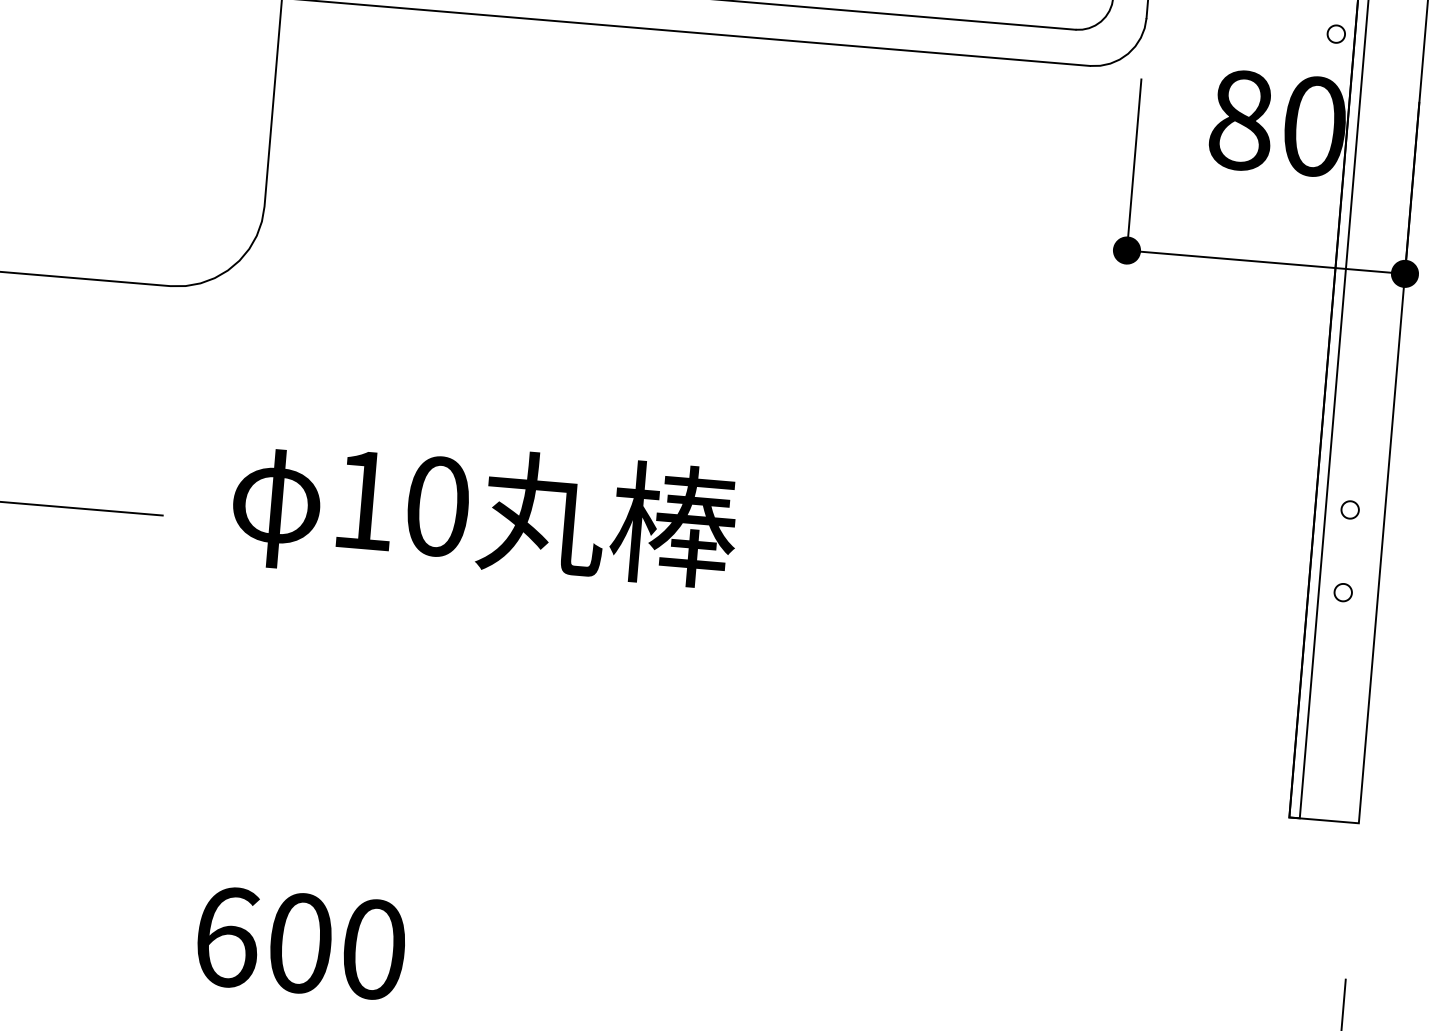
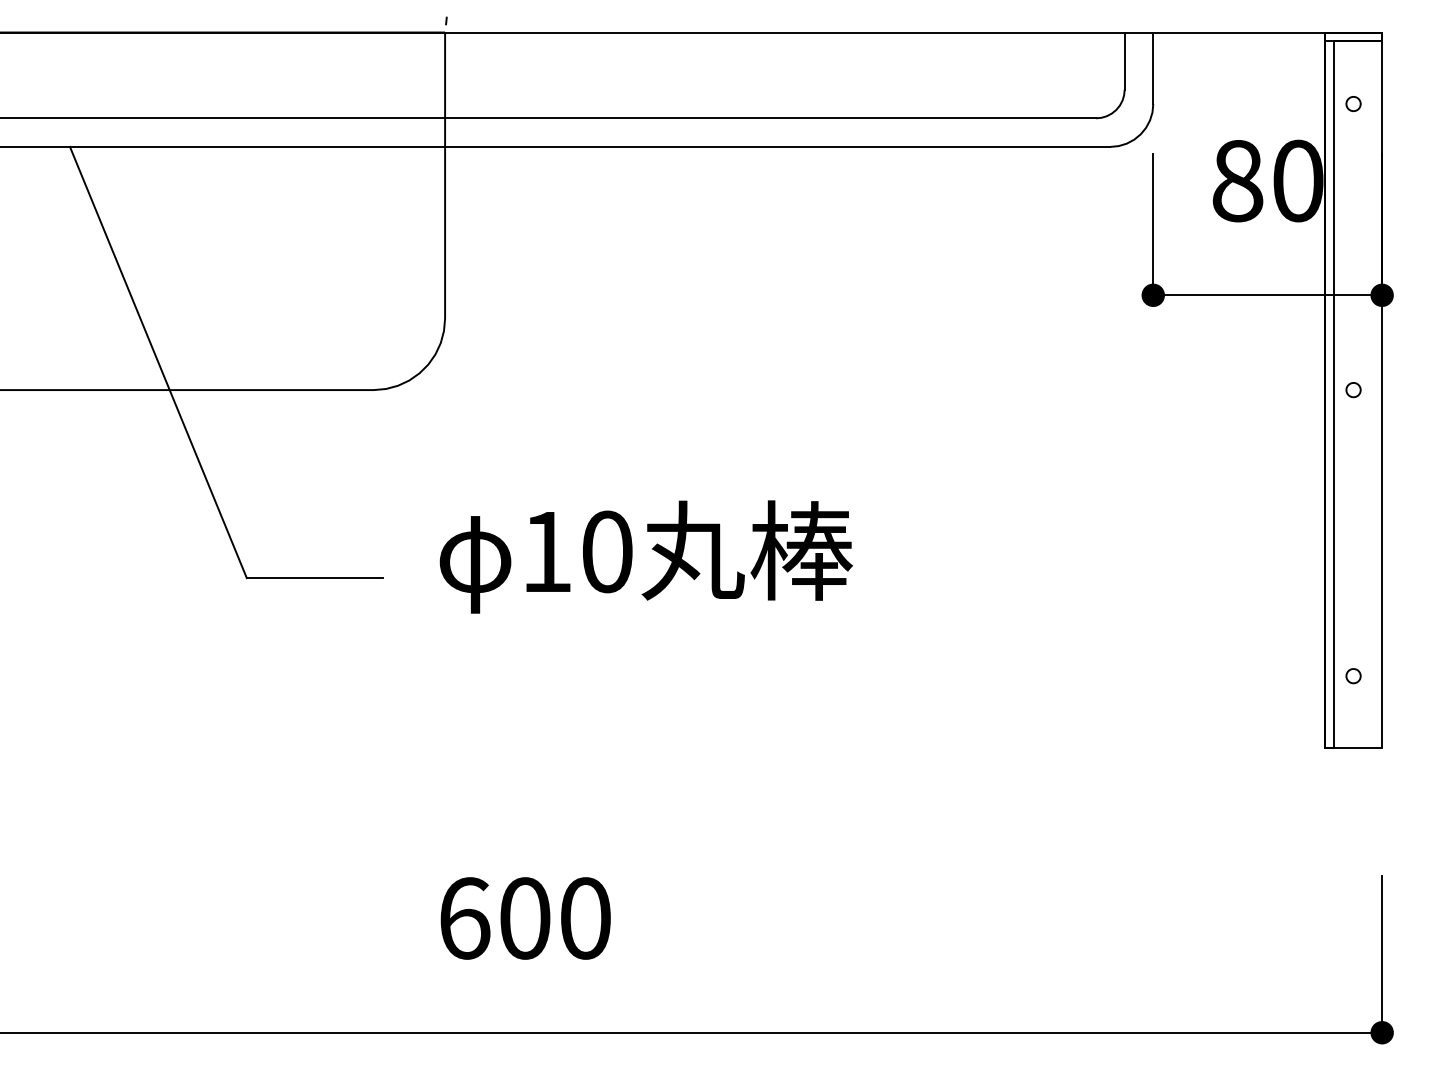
part: (1336, 34) -> (1353, 104), moved
part: (1350, 510) -> (1353, 390), moved
part: (1343, 593) -> (1353, 676), moved

